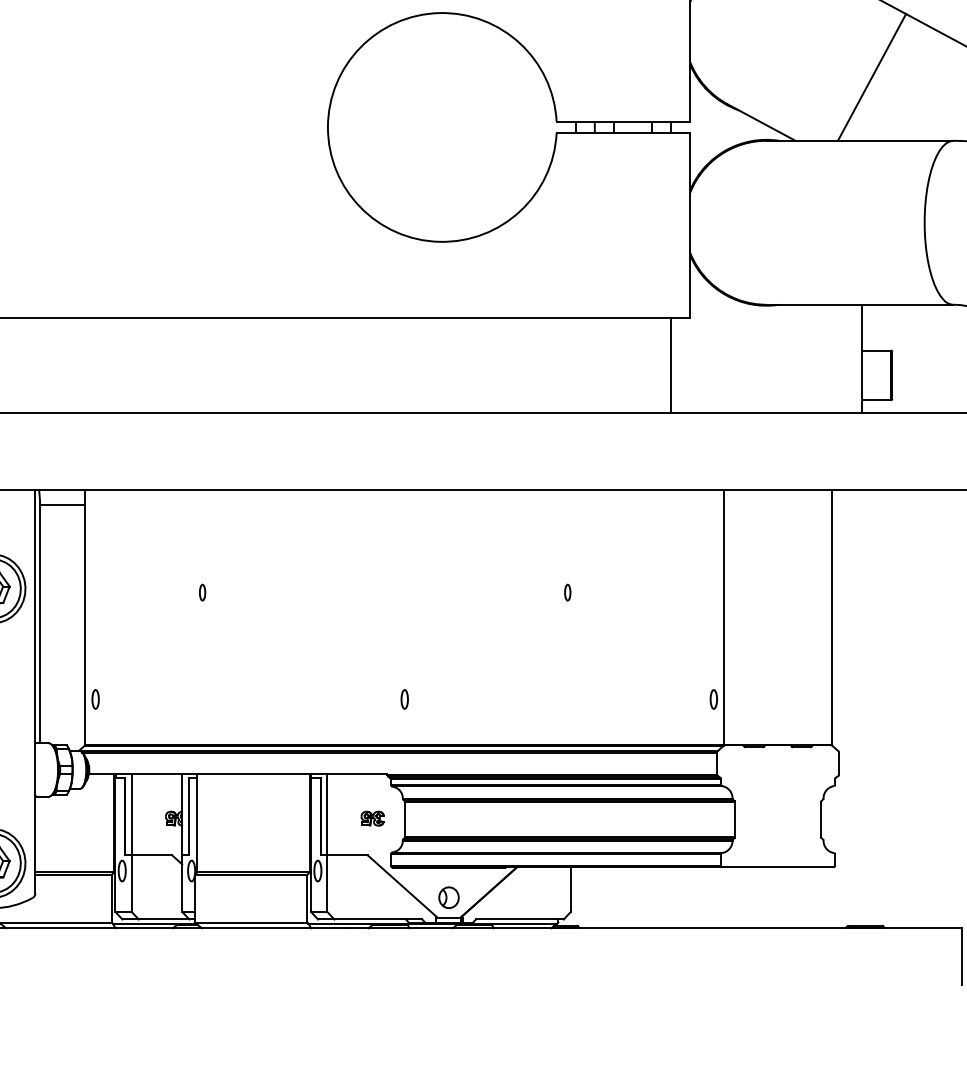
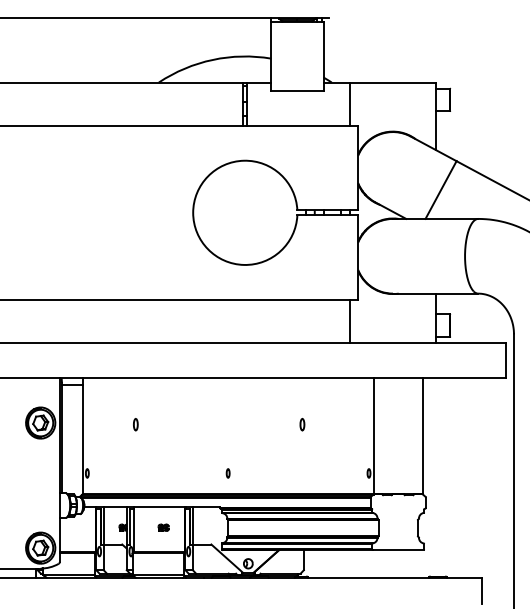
part: (203, 592) -> (136, 424), size x1.6
part: (567, 592) -> (302, 424), size x1.6
part: (372, 818) -> (163, 527), moved

